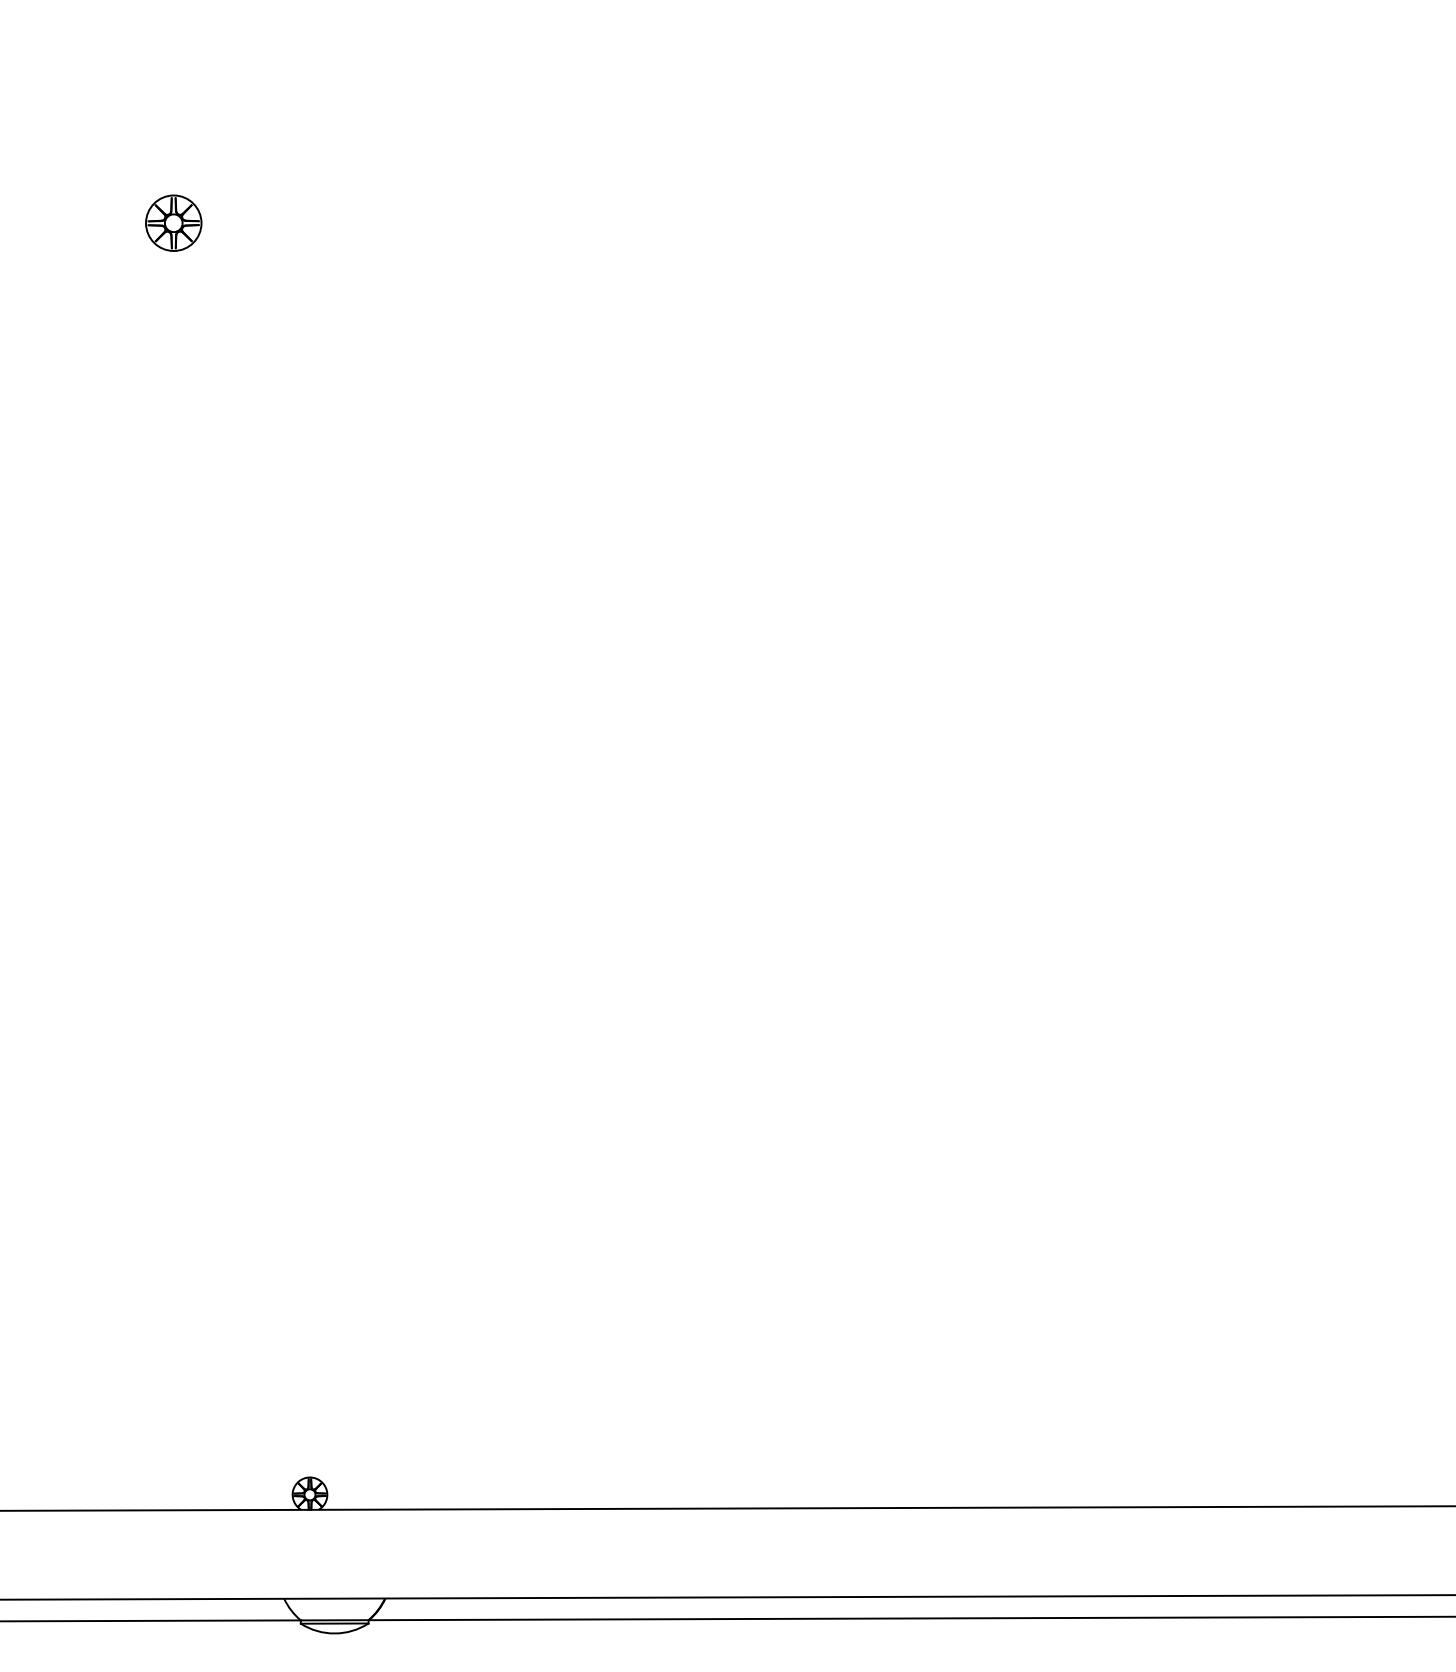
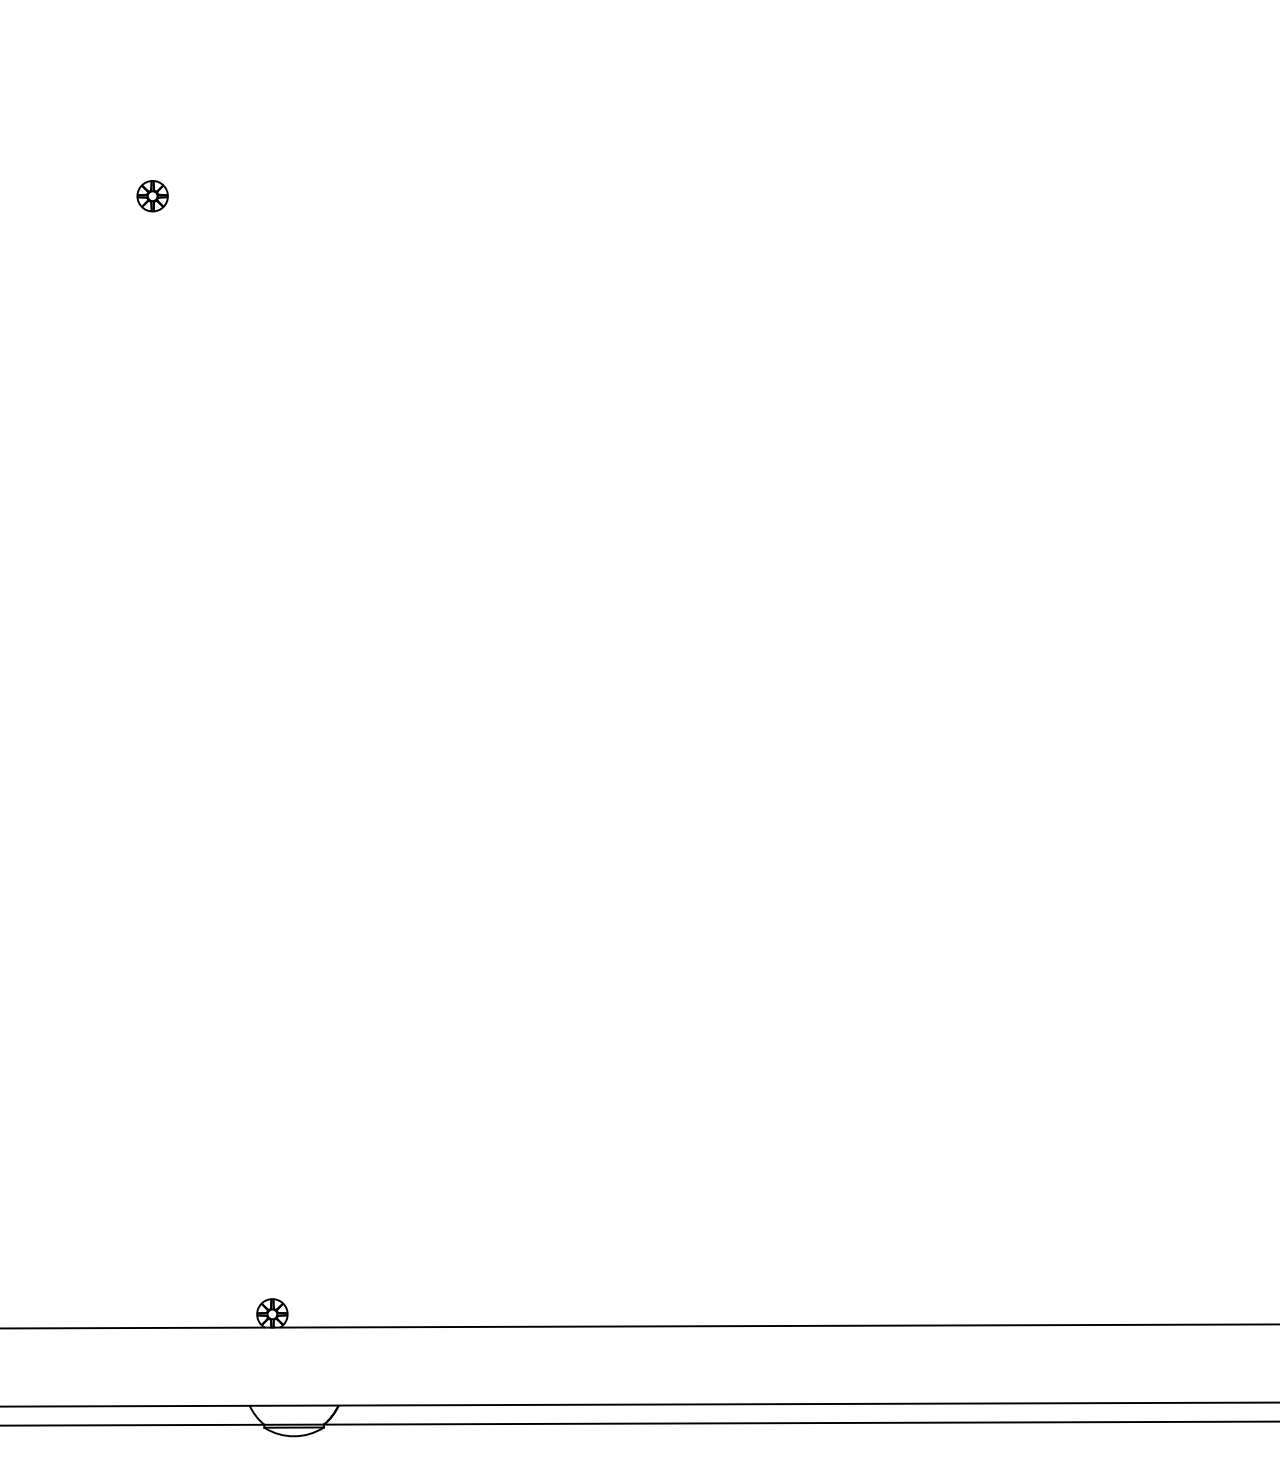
part: (173, 223) -> (152, 196), size x0.62

